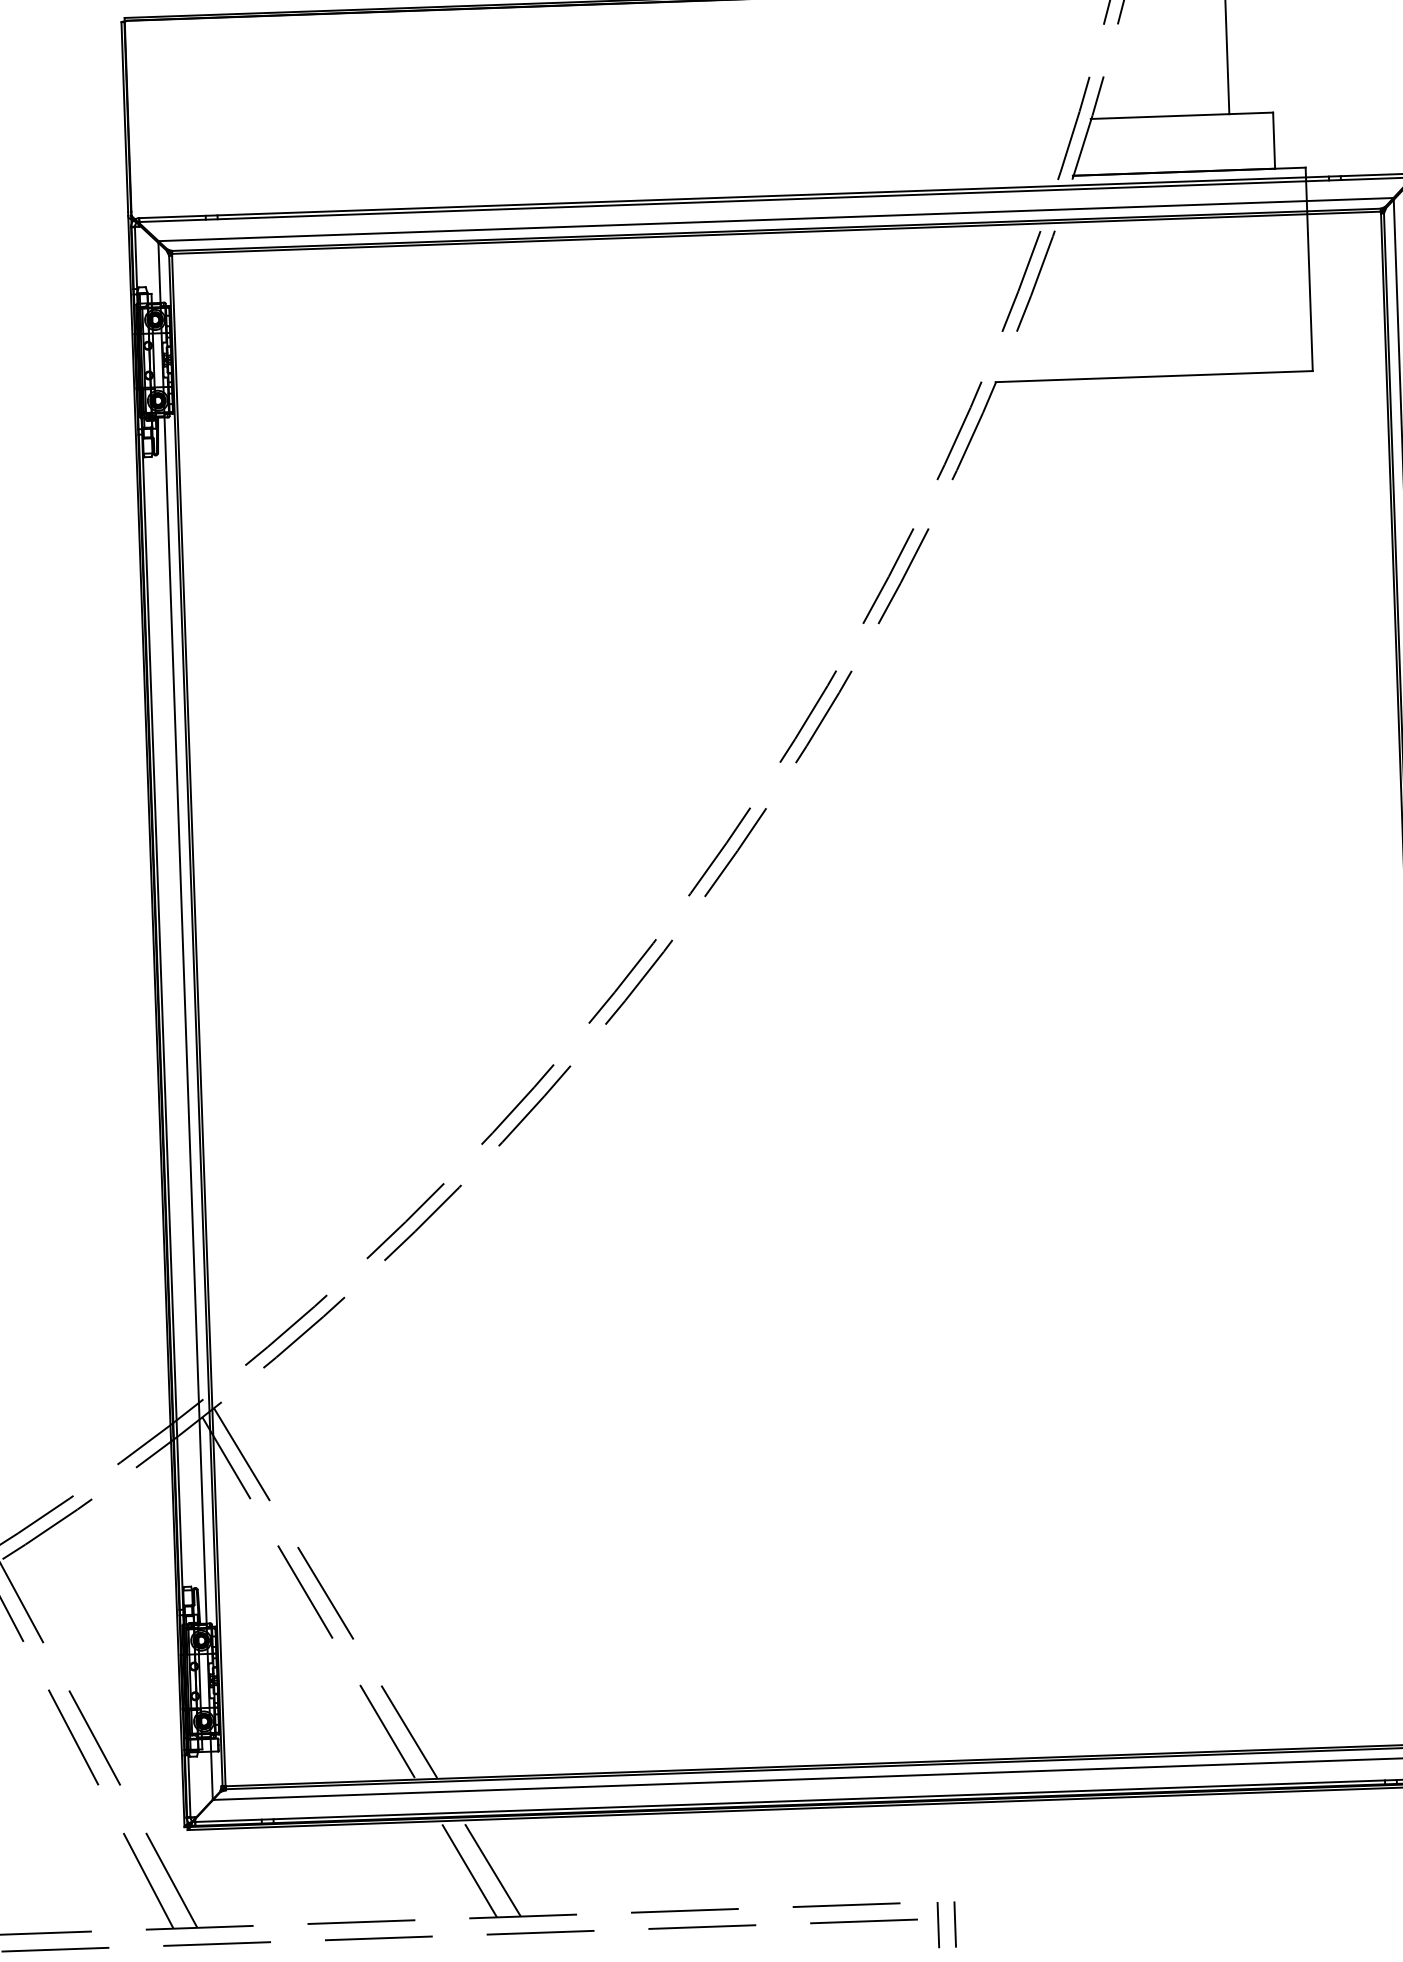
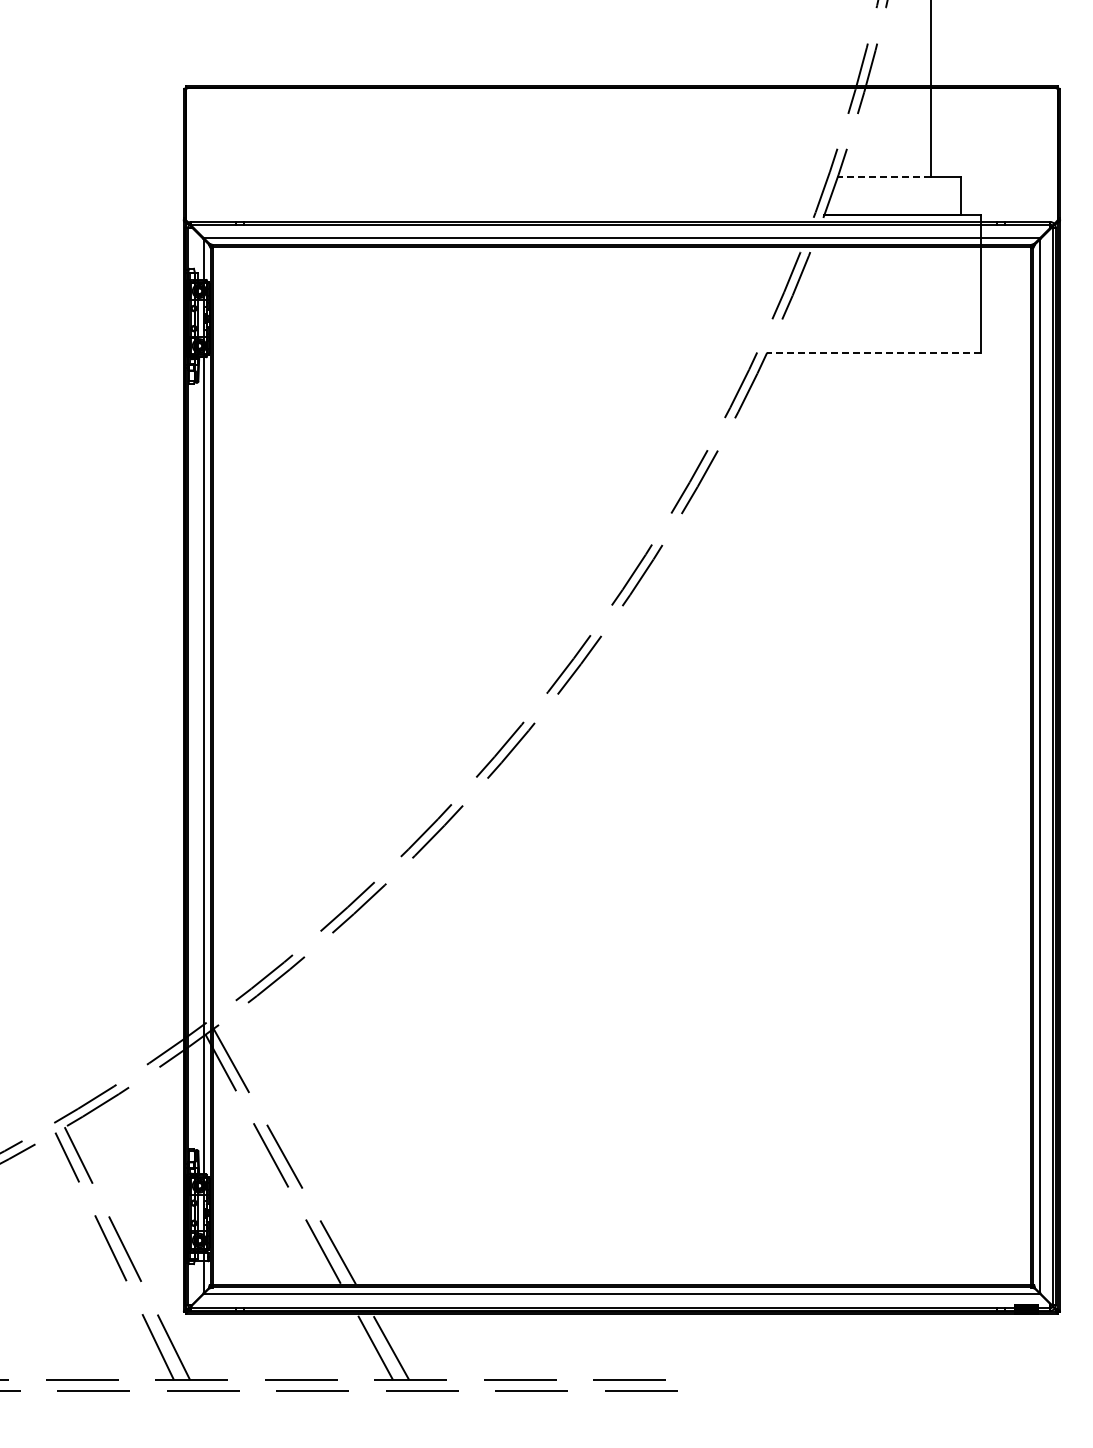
line: (1160, 116) -> (884, 177), solid -> dashed
line: (1153, 377) -> (873, 353), solid -> dashed
line: (938, 1924) -> (691, 1395), removed
line: (954, 1924) -> (702, 1395), removed

